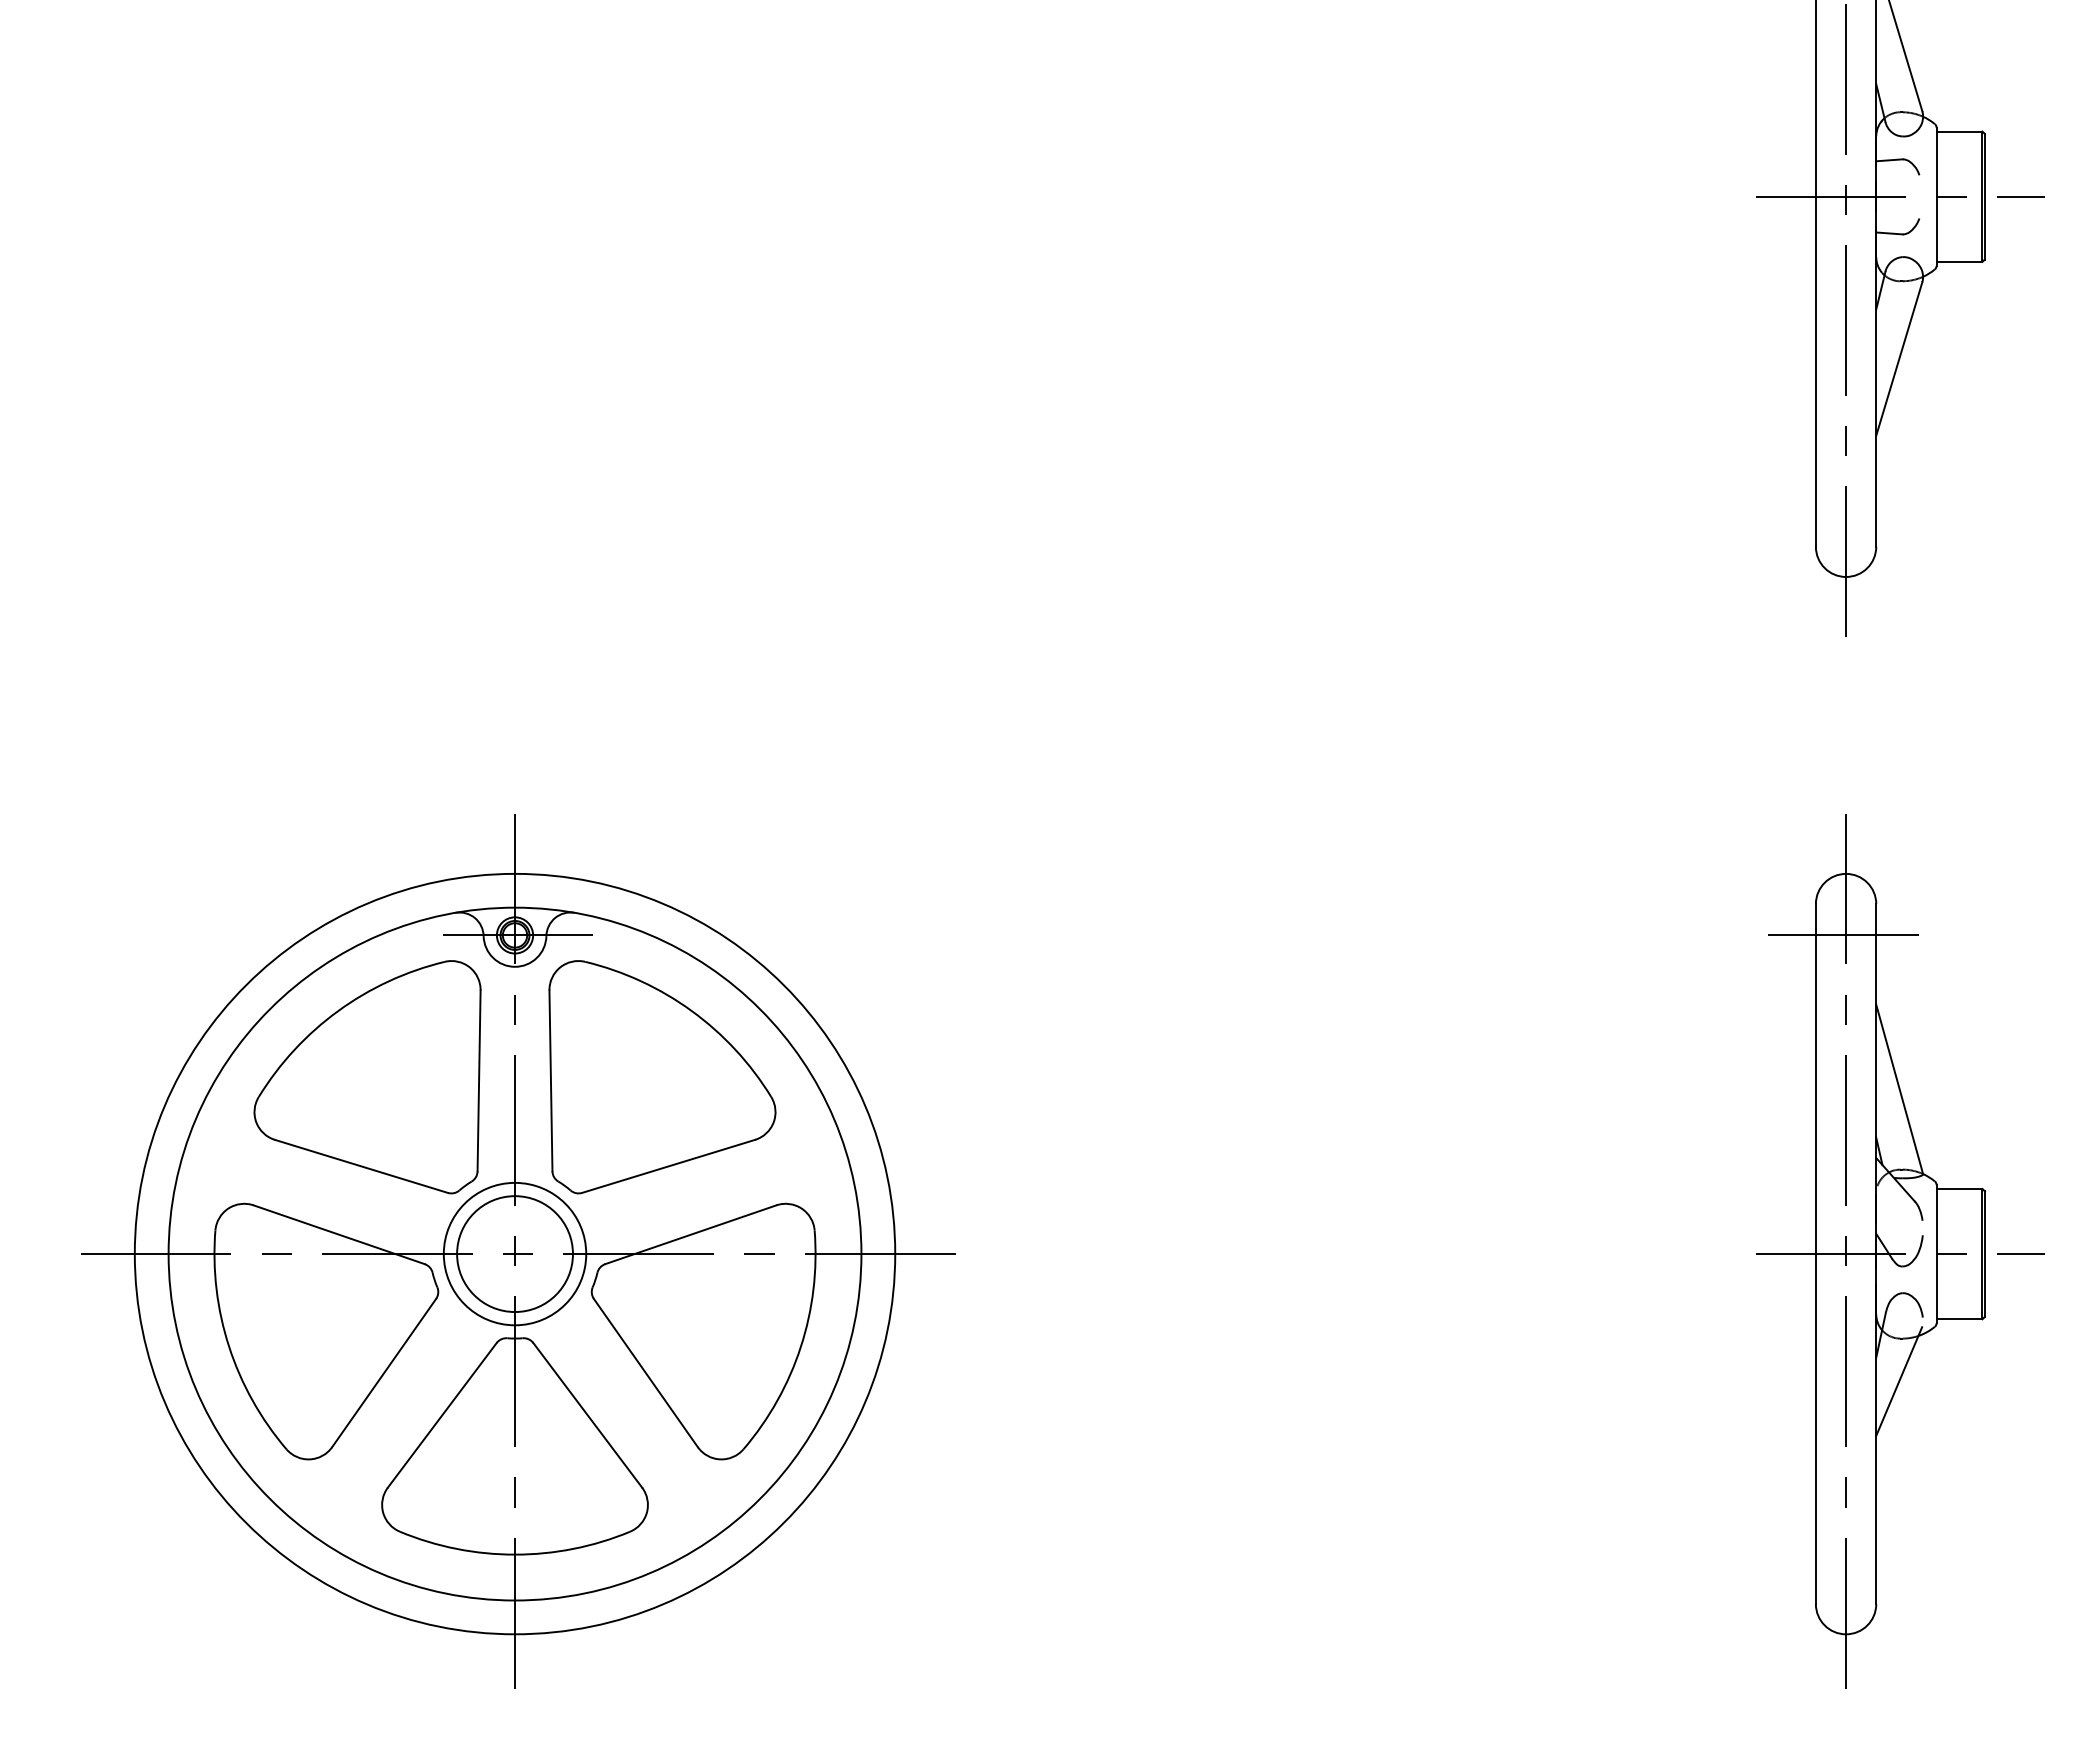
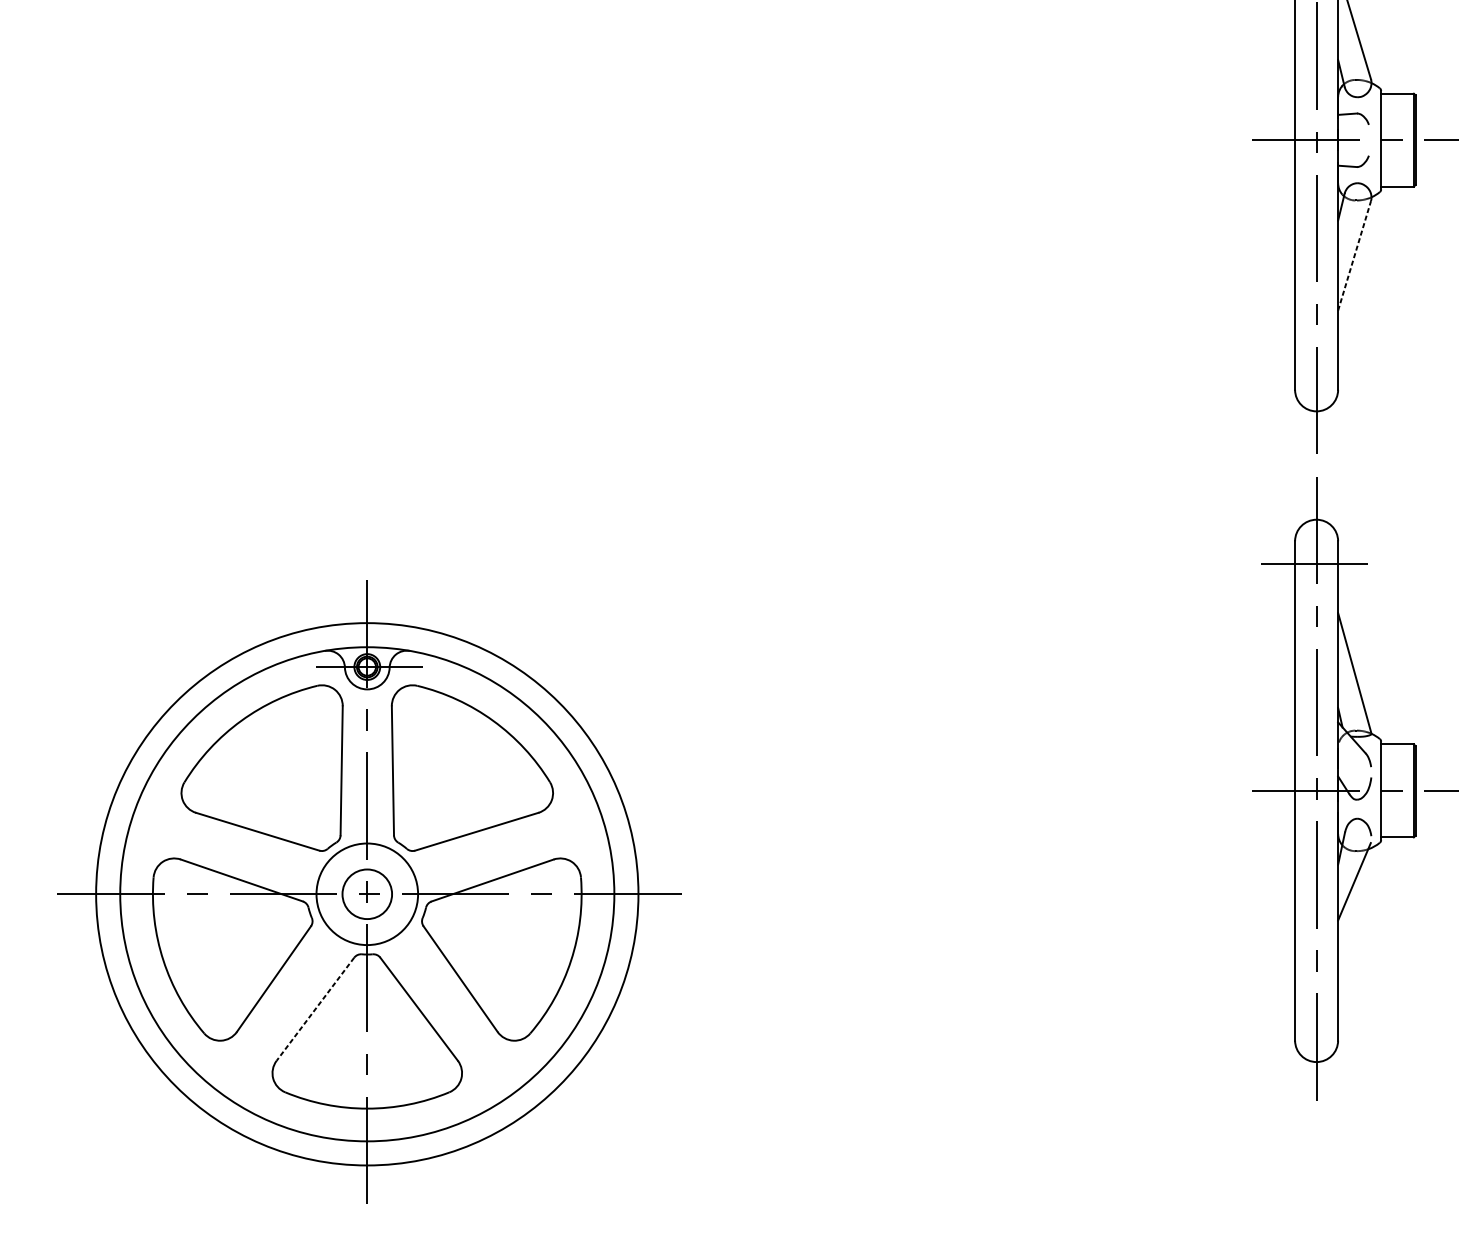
line: (1899, 358) -> (1354, 255), solid -> dashed
part: (1900, 1251) -> (1355, 789), moved
circle: (514, 1254) -> (366, 894), size x0.6
line: (442, 1415) -> (315, 1009), solid -> dashed

